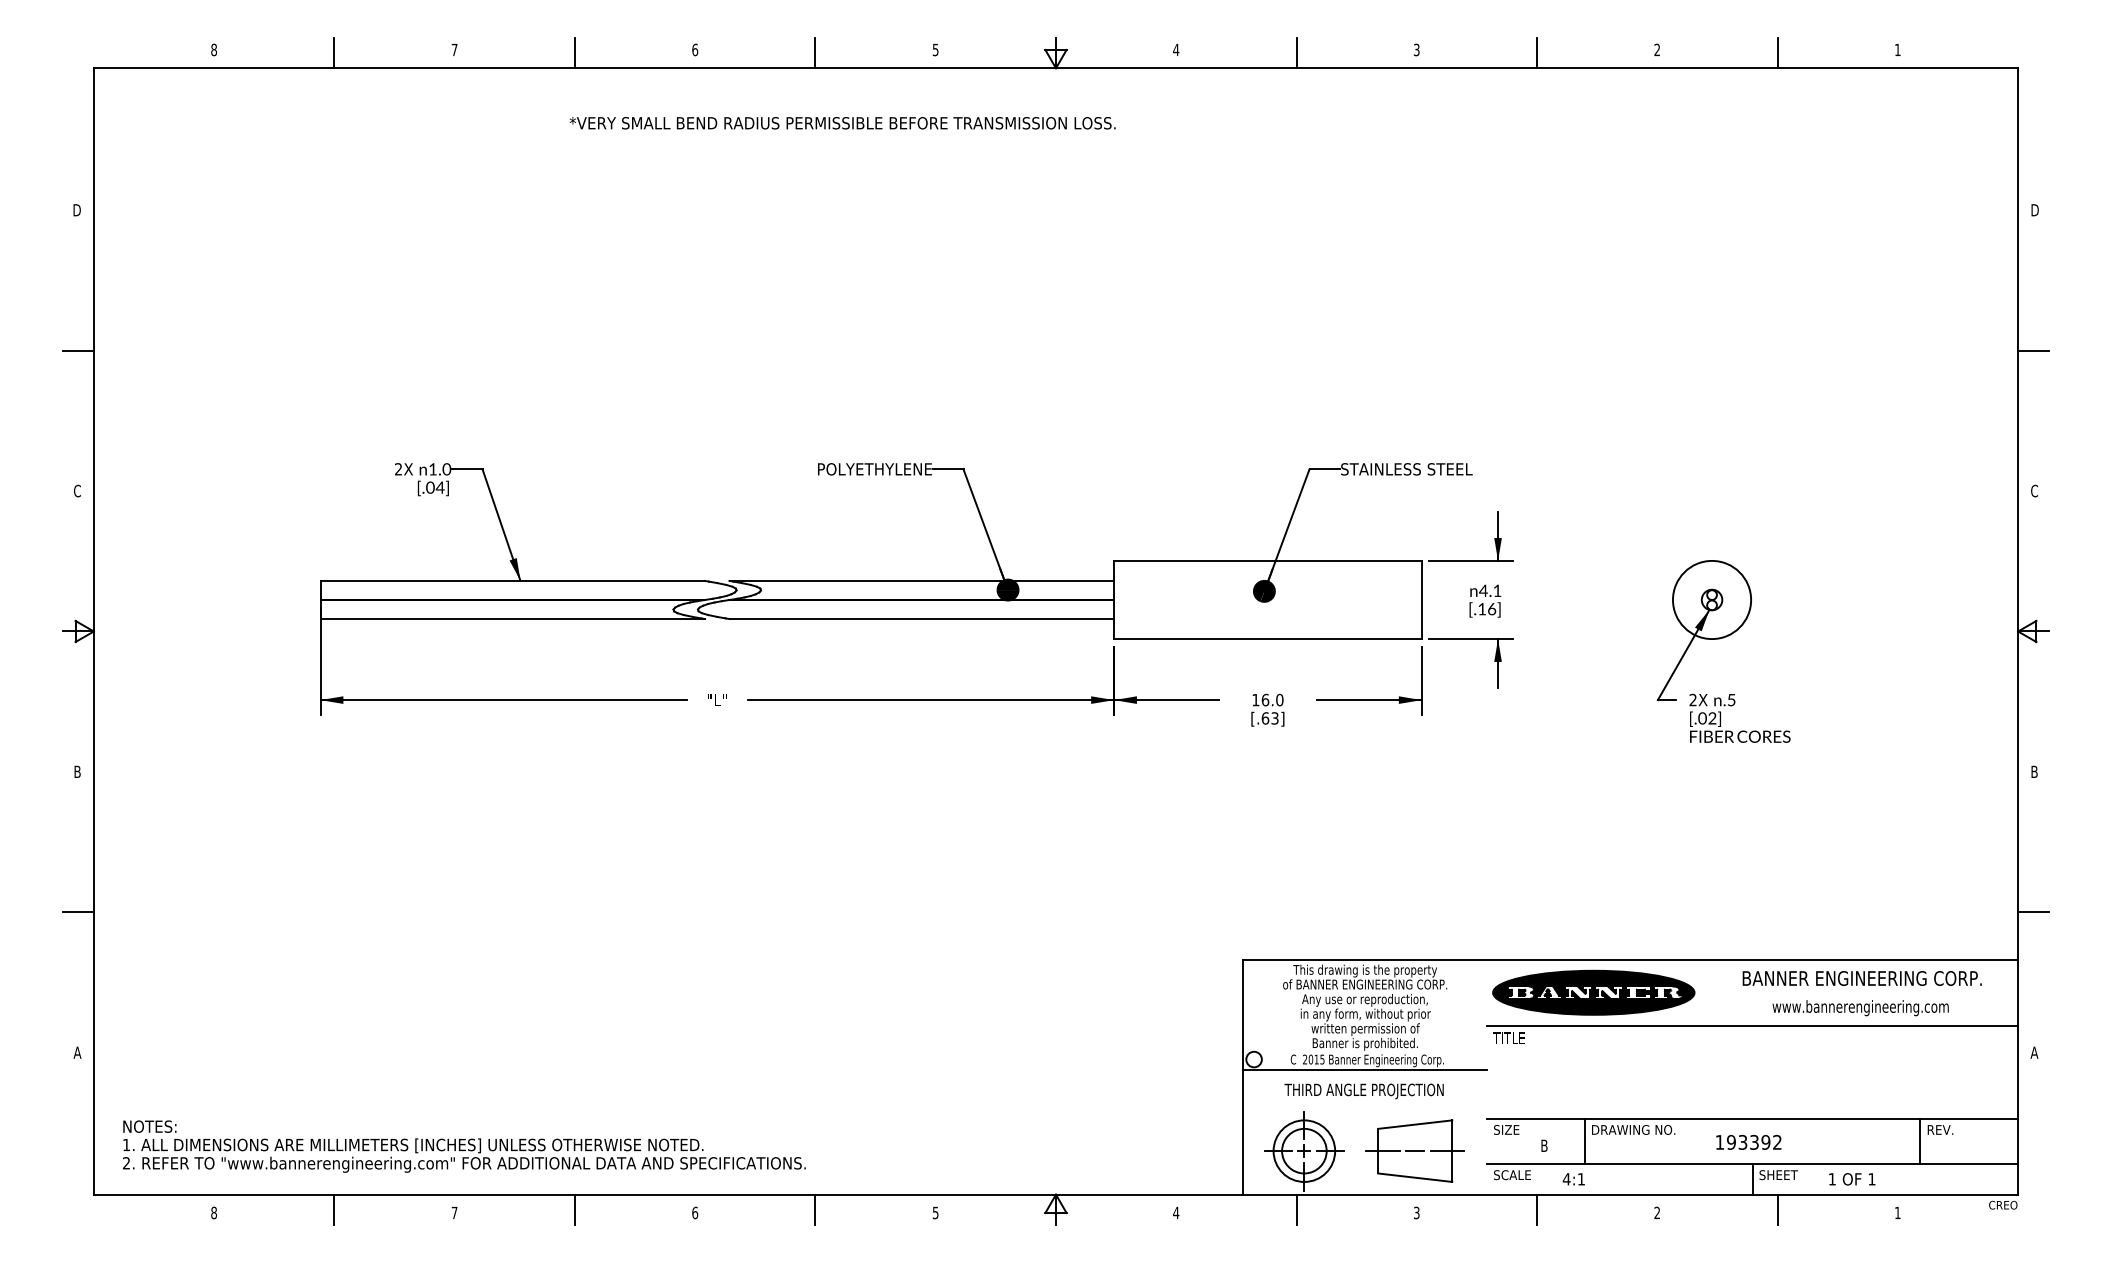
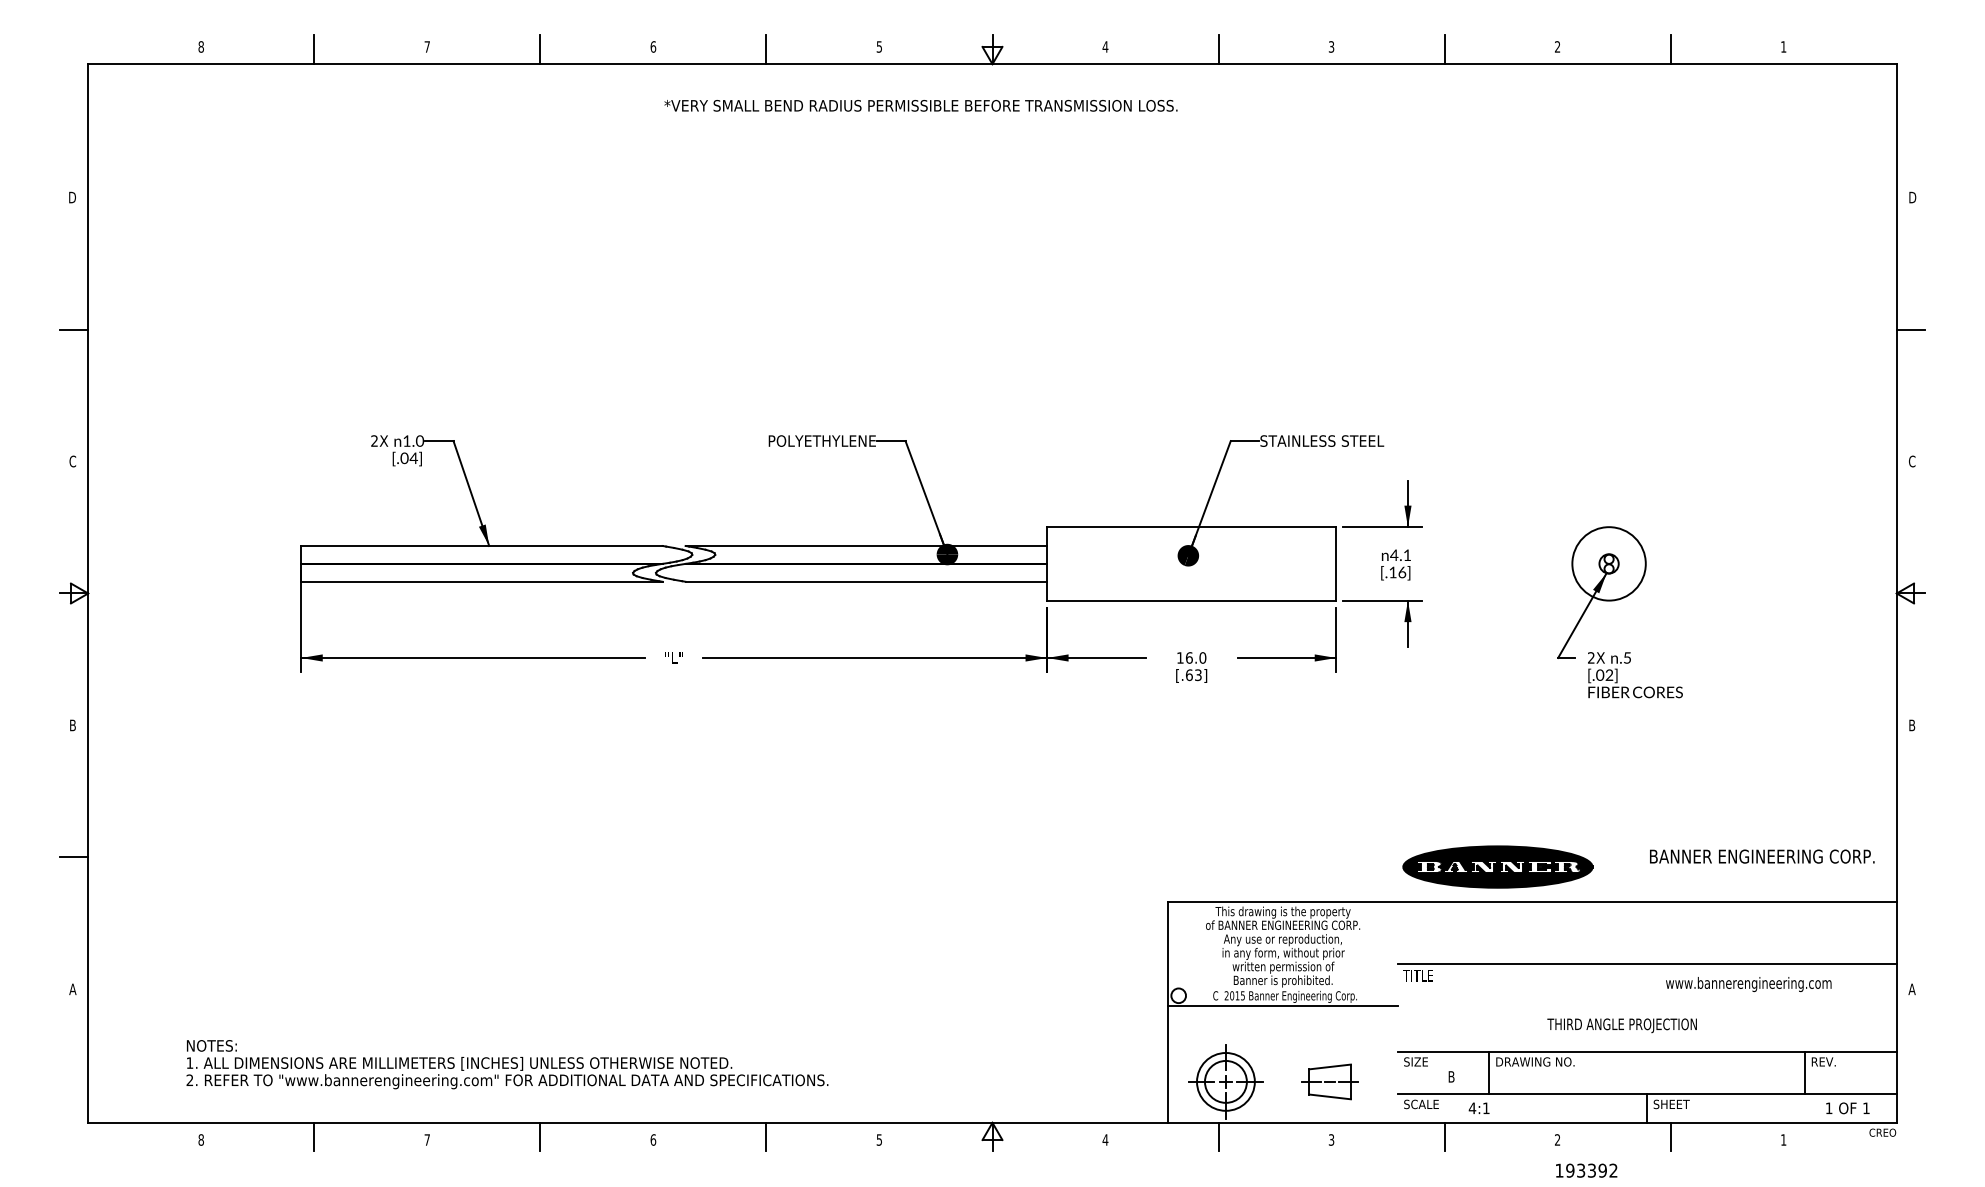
text: (842, 122) -> (920, 105), moved
line: (2032, 912) -> (1910, 857), removed
text: (1862, 978) -> (1762, 856), moved
part: (1593, 992) -> (1497, 866), moved
text: (1860, 1008) -> (1748, 984), moved
text: (1363, 1091) -> (1621, 1025), moved
text: (1748, 1142) -> (1586, 1170), moved
text: (464, 1146) -> (507, 1064), moved
part: (1414, 1150) -> (1329, 1081), size x0.6
text: (1851, 1179) -> (1847, 1108), moved

